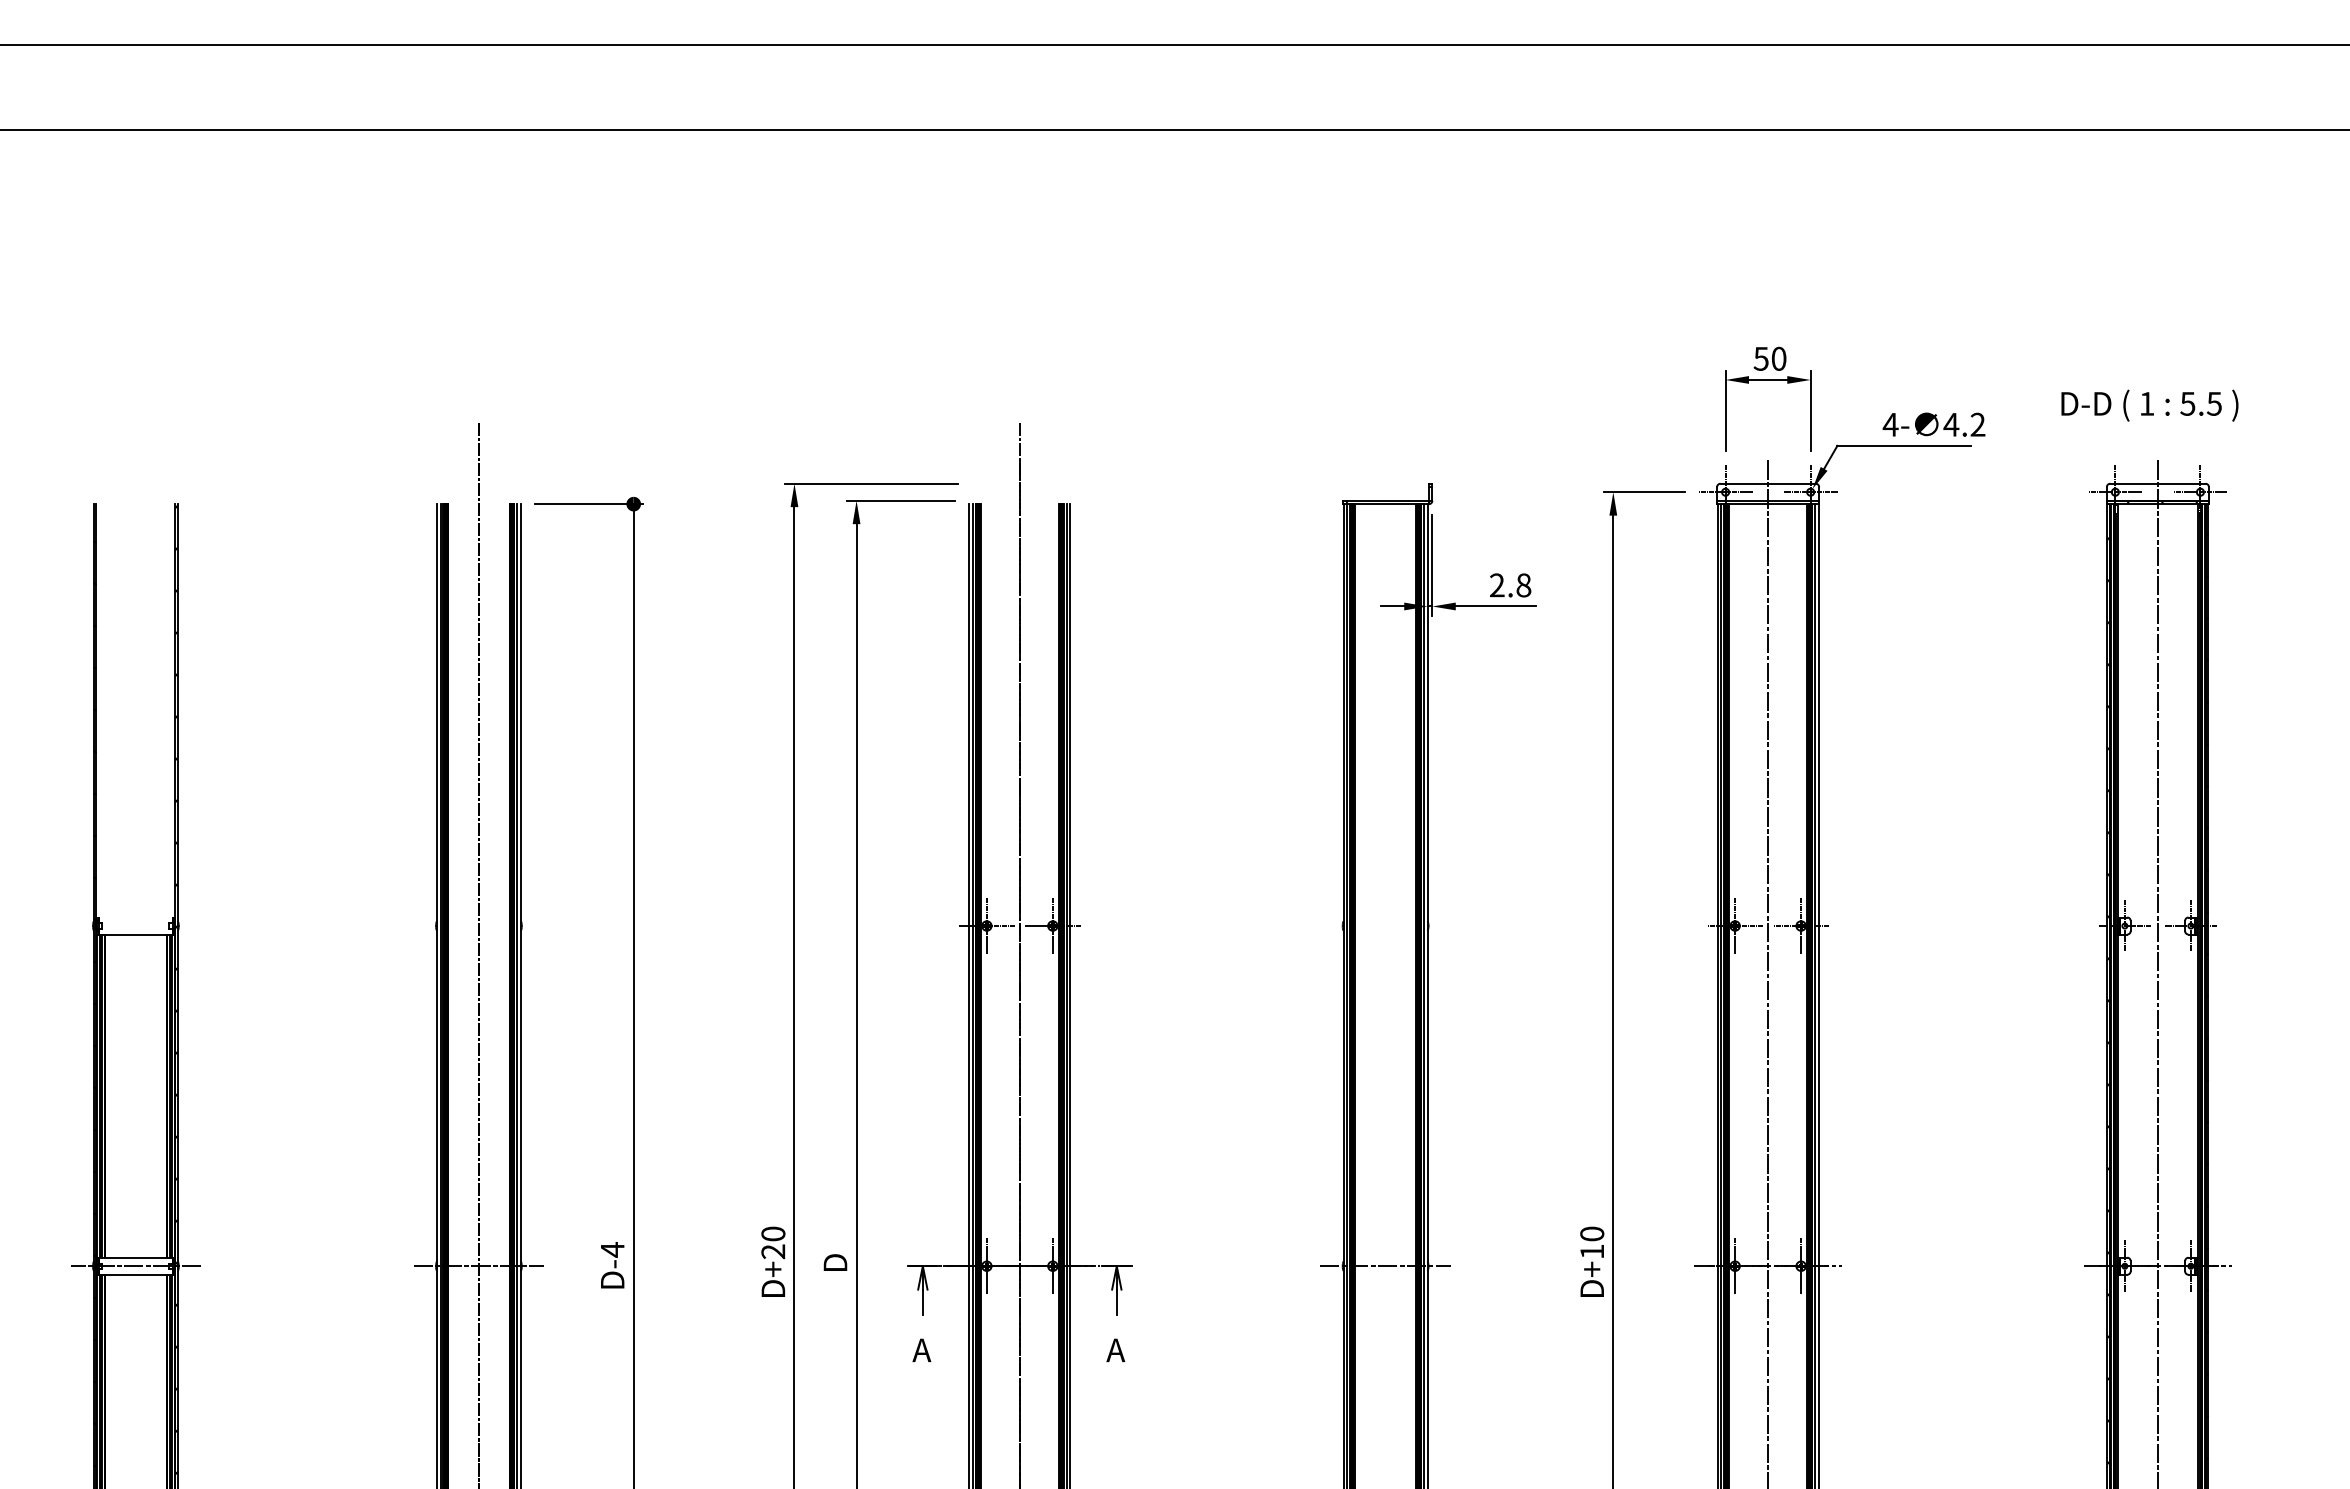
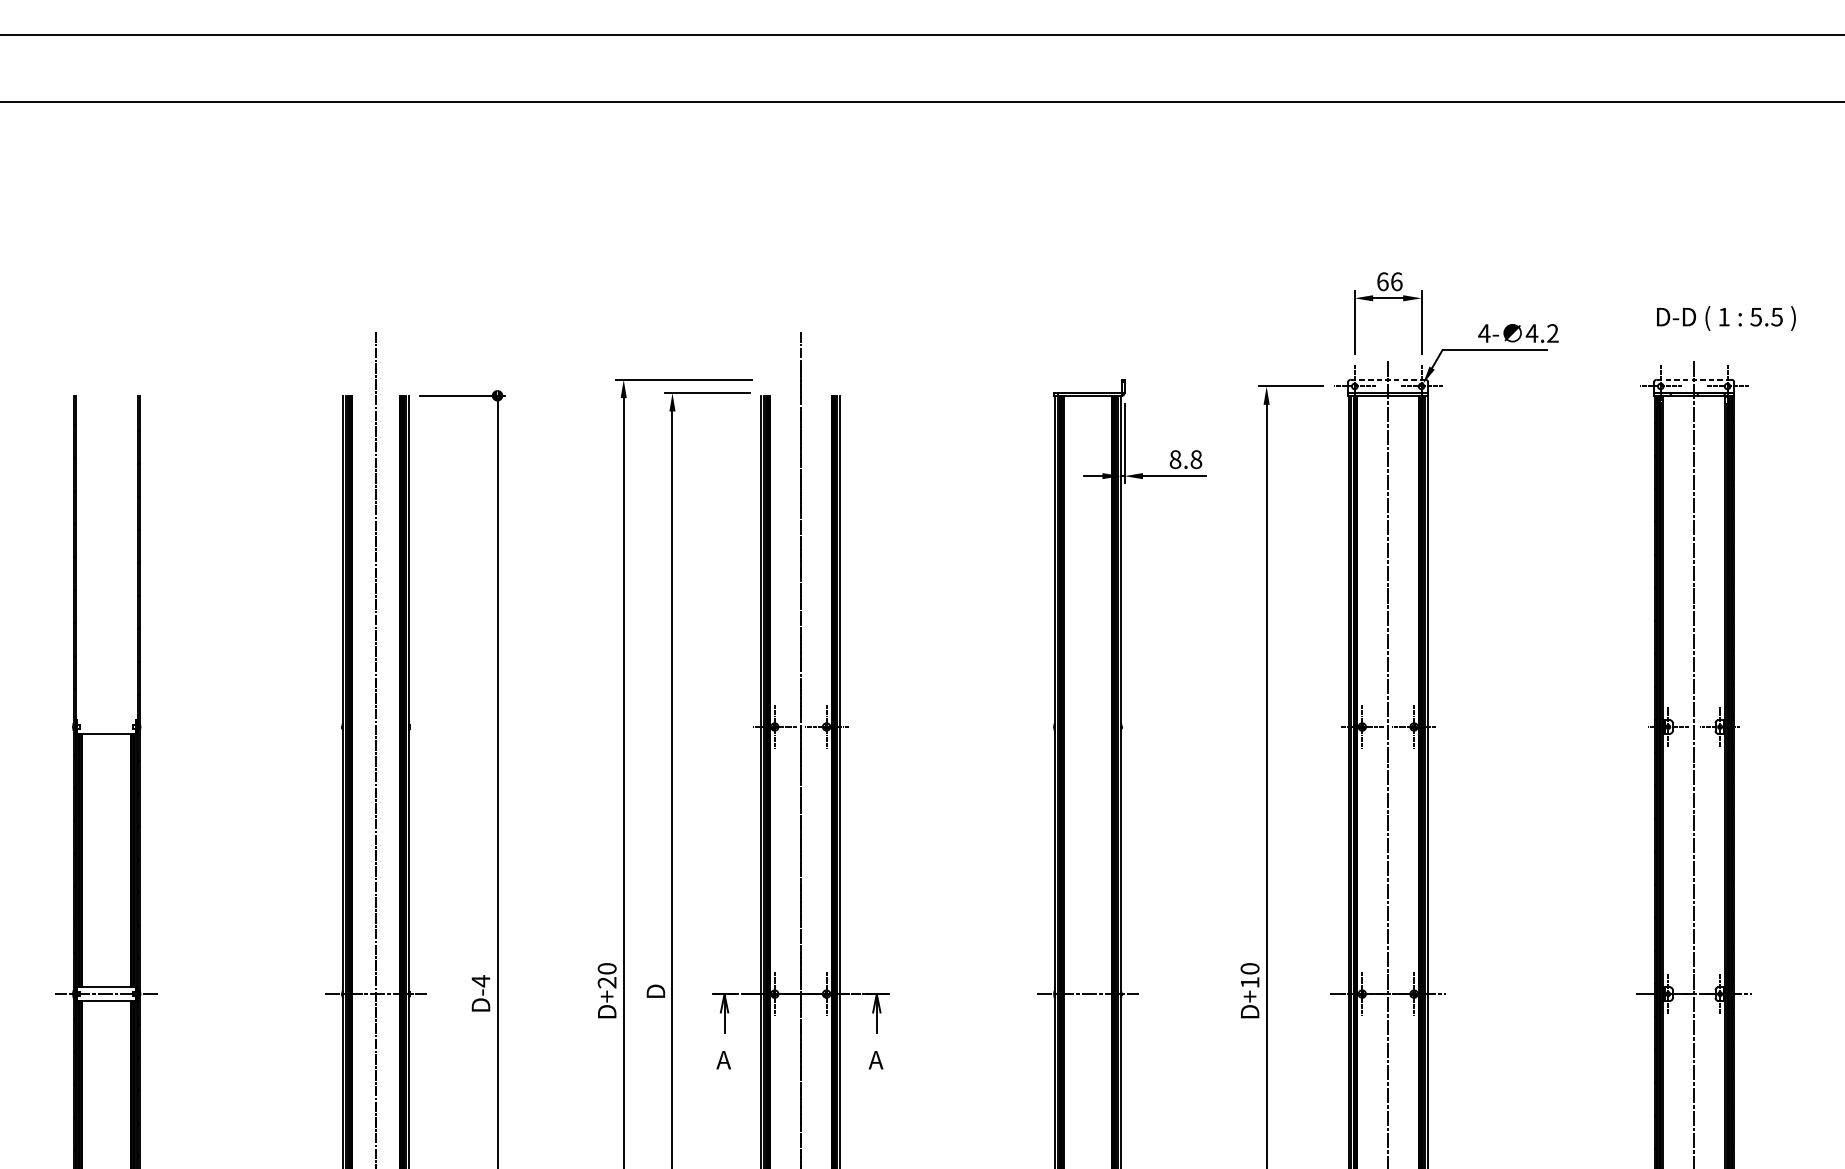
text: (1769, 358) -> (1389, 281), 50 -> 66
text: (2149, 405) -> (1726, 318), moved
line: (1768, 483) -> (1388, 379), solid -> dashed
line: (2157, 483) -> (1693, 379), solid -> dashed
text: (1497, 585) -> (1175, 459), 2.8 -> 8.8

